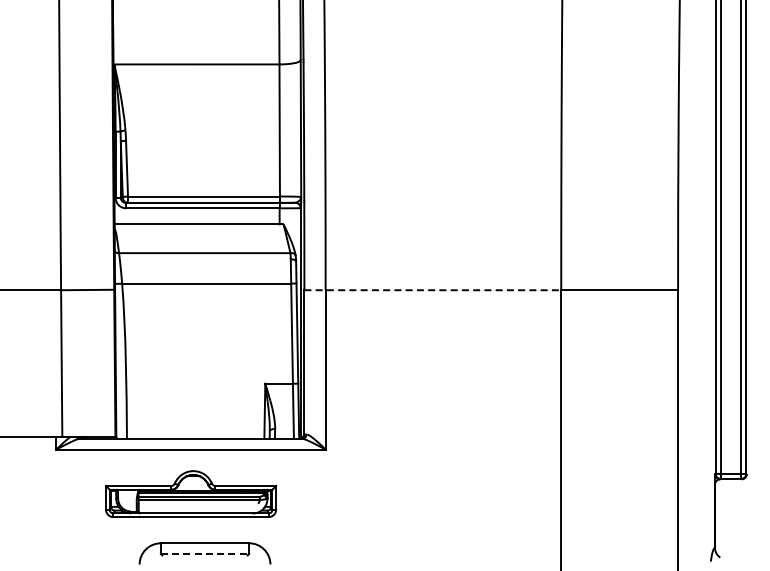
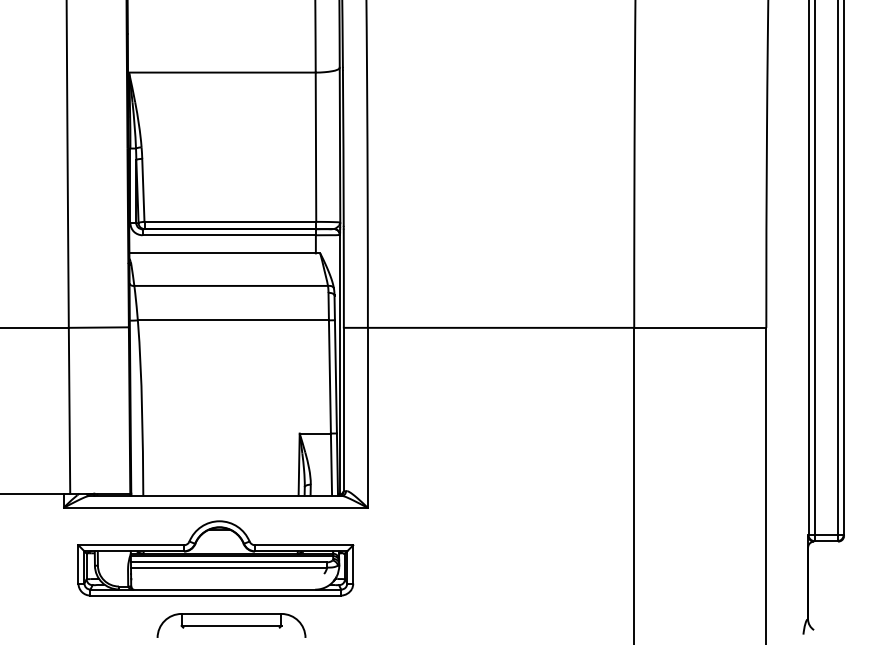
line: (433, 290) -> (489, 328), dashed -> solid
part: (190, 493) -> (215, 557), size x1.43
line: (205, 553) -> (232, 625), dashed -> solid

